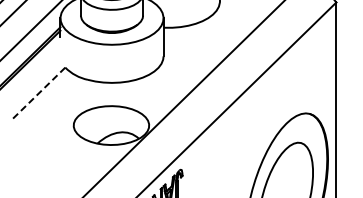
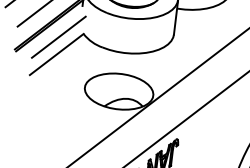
line: (38, 74) -> (58, 37), added
line: (38, 93) -> (56, 54), dashed -> solid

